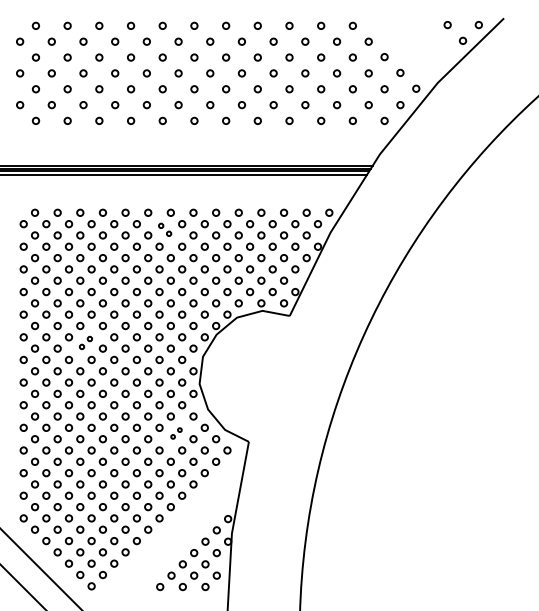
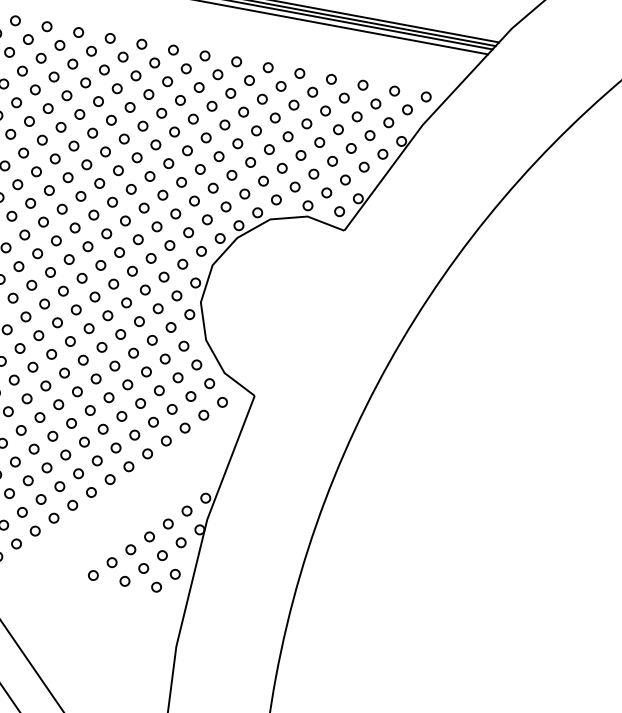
part: (164, 229) -> (191, 77), size x1.43
part: (85, 342) -> (52, 214), size x1.43
part: (176, 433) -> (155, 365), size x1.67

